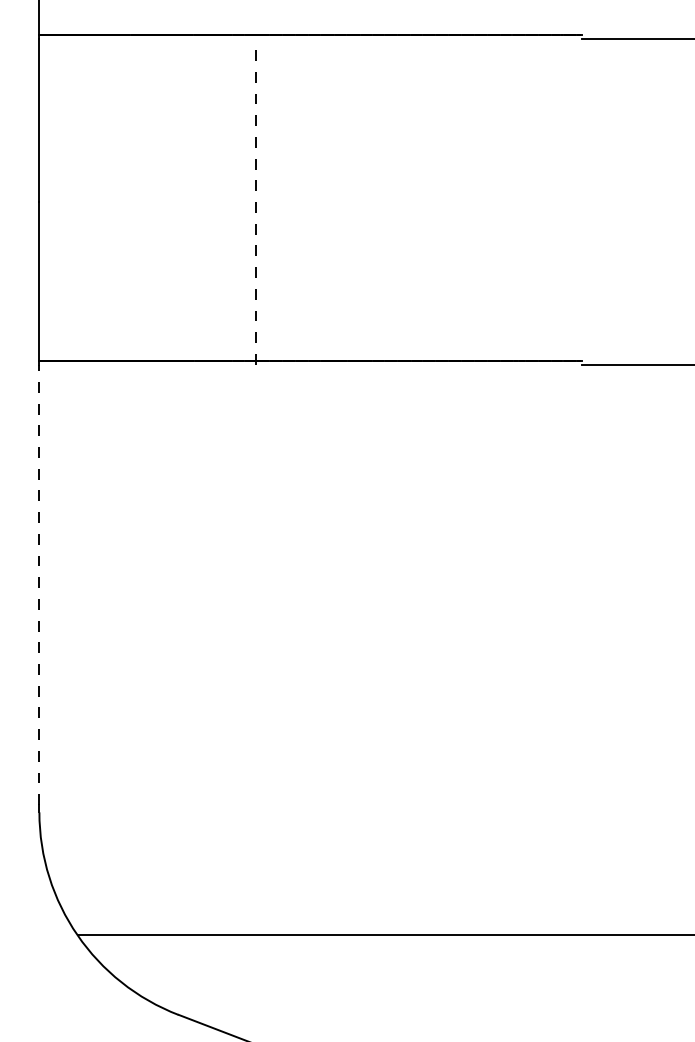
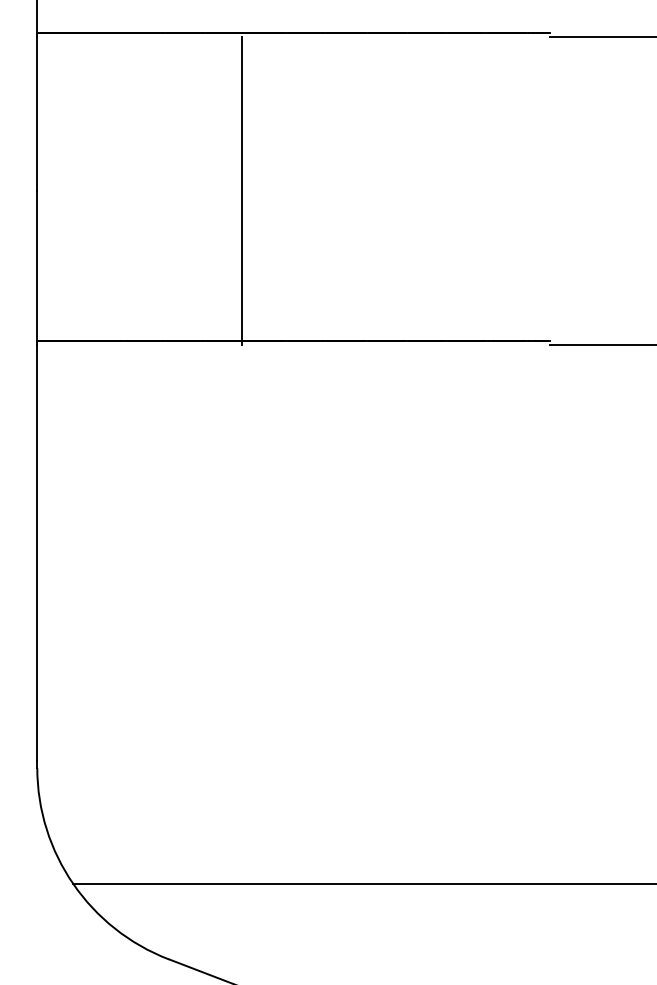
line: (256, 202) -> (242, 191), dashed -> solid
line: (39, 584) -> (37, 552), dashed -> solid

